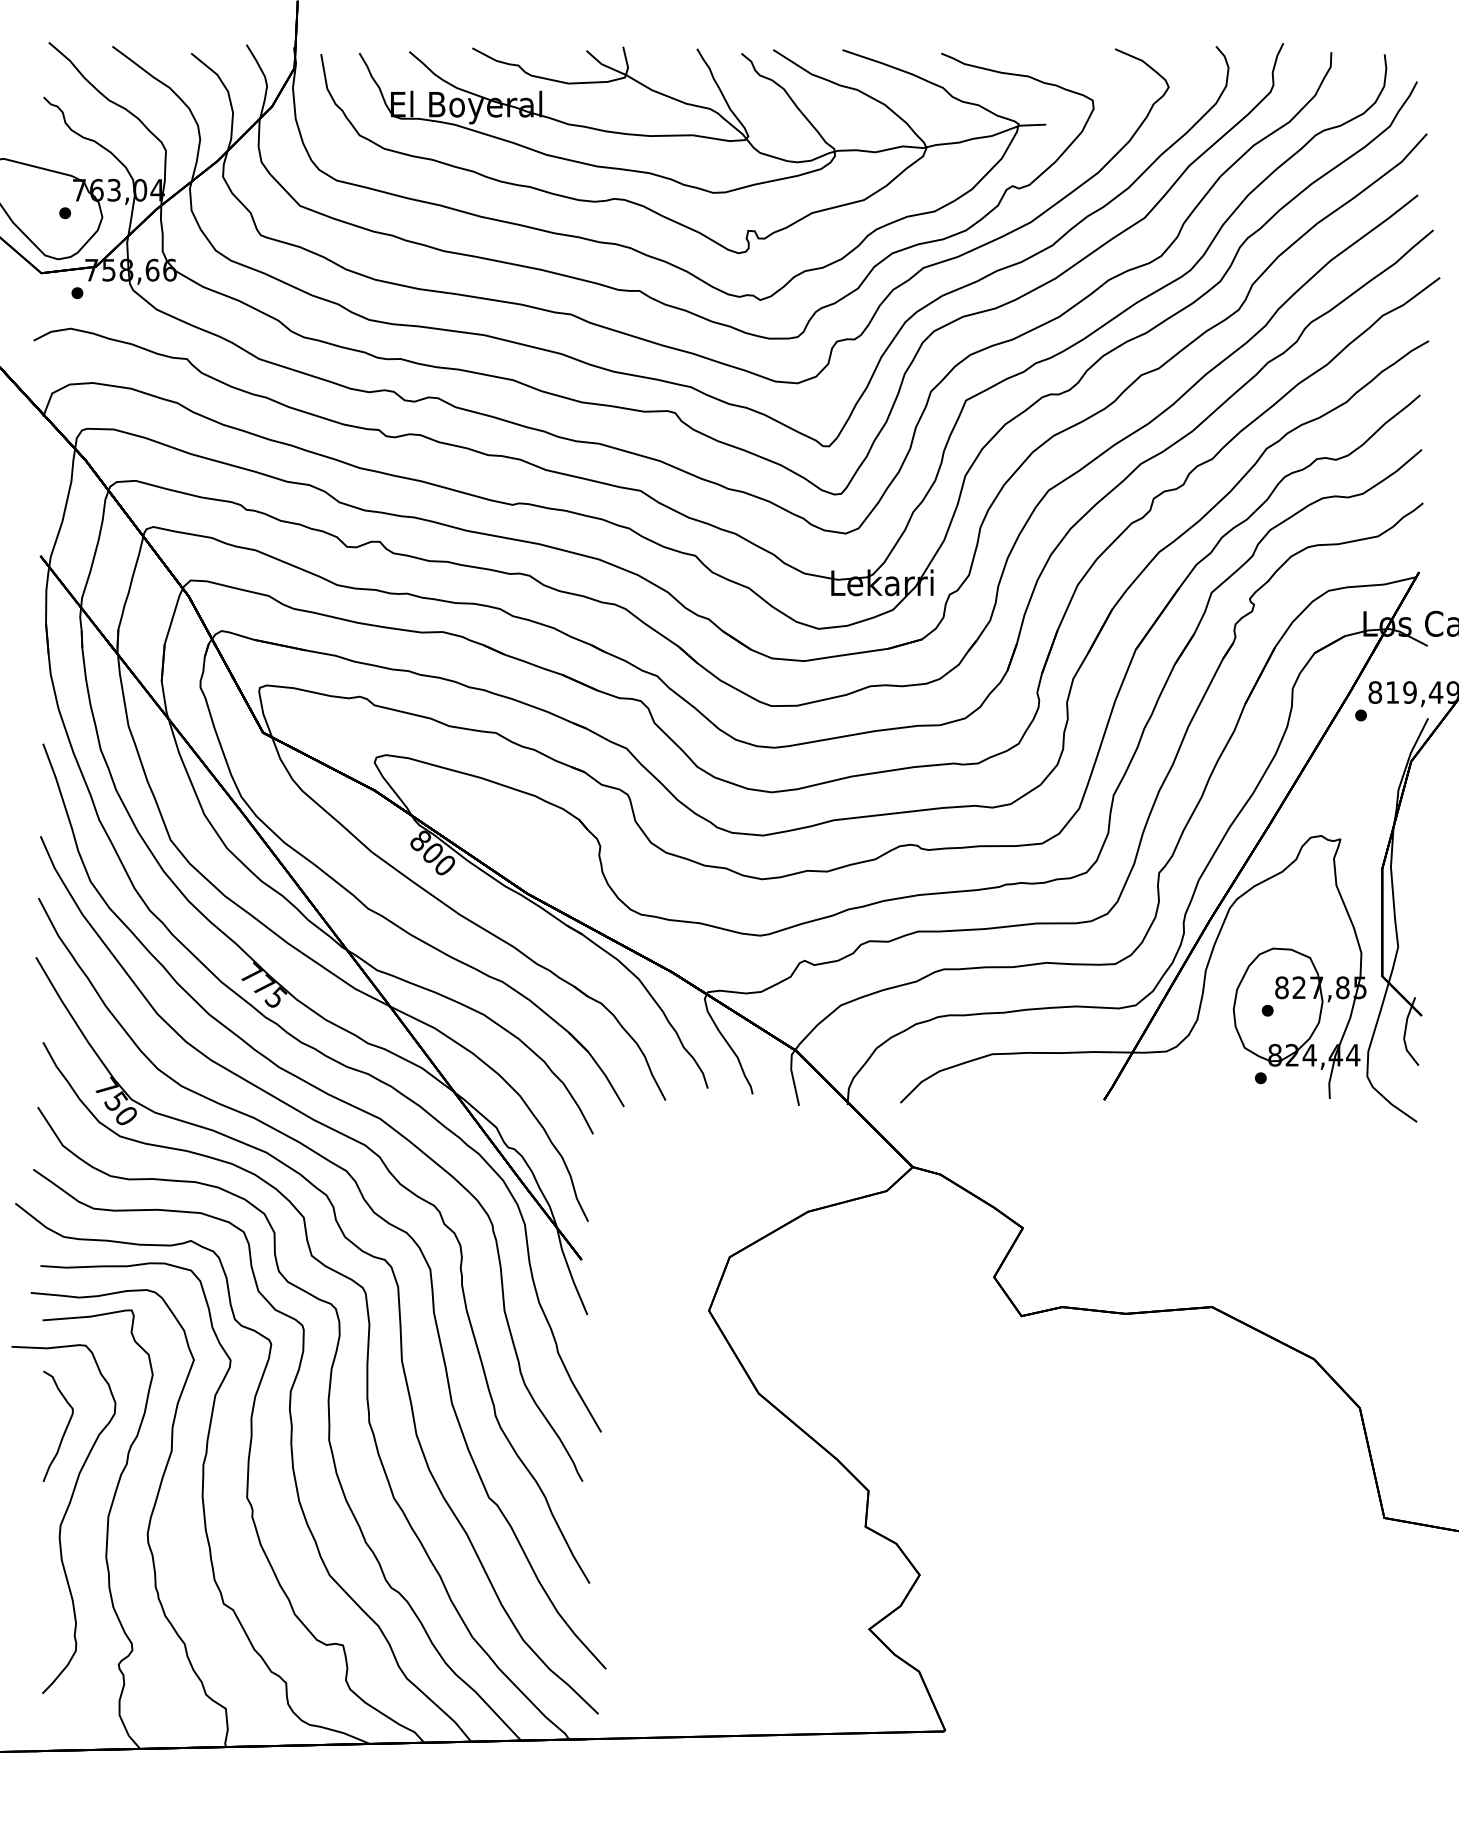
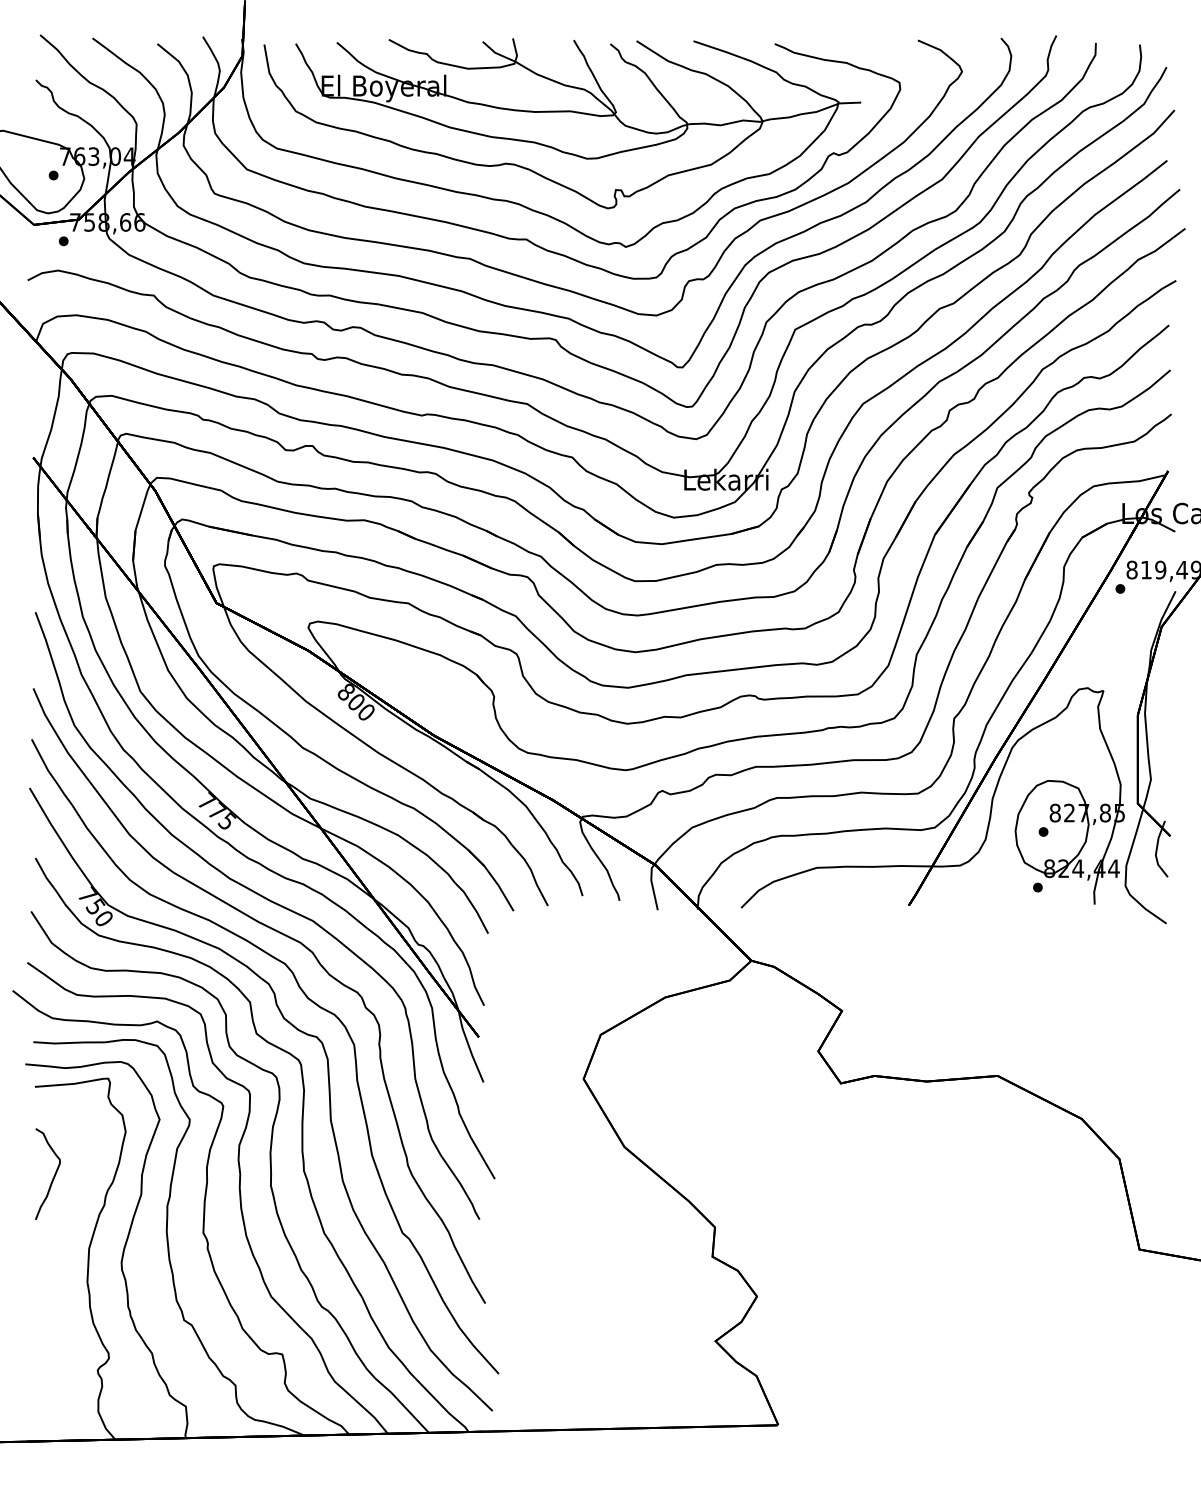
part: (63, 1518) -> (52, 1250), removed

